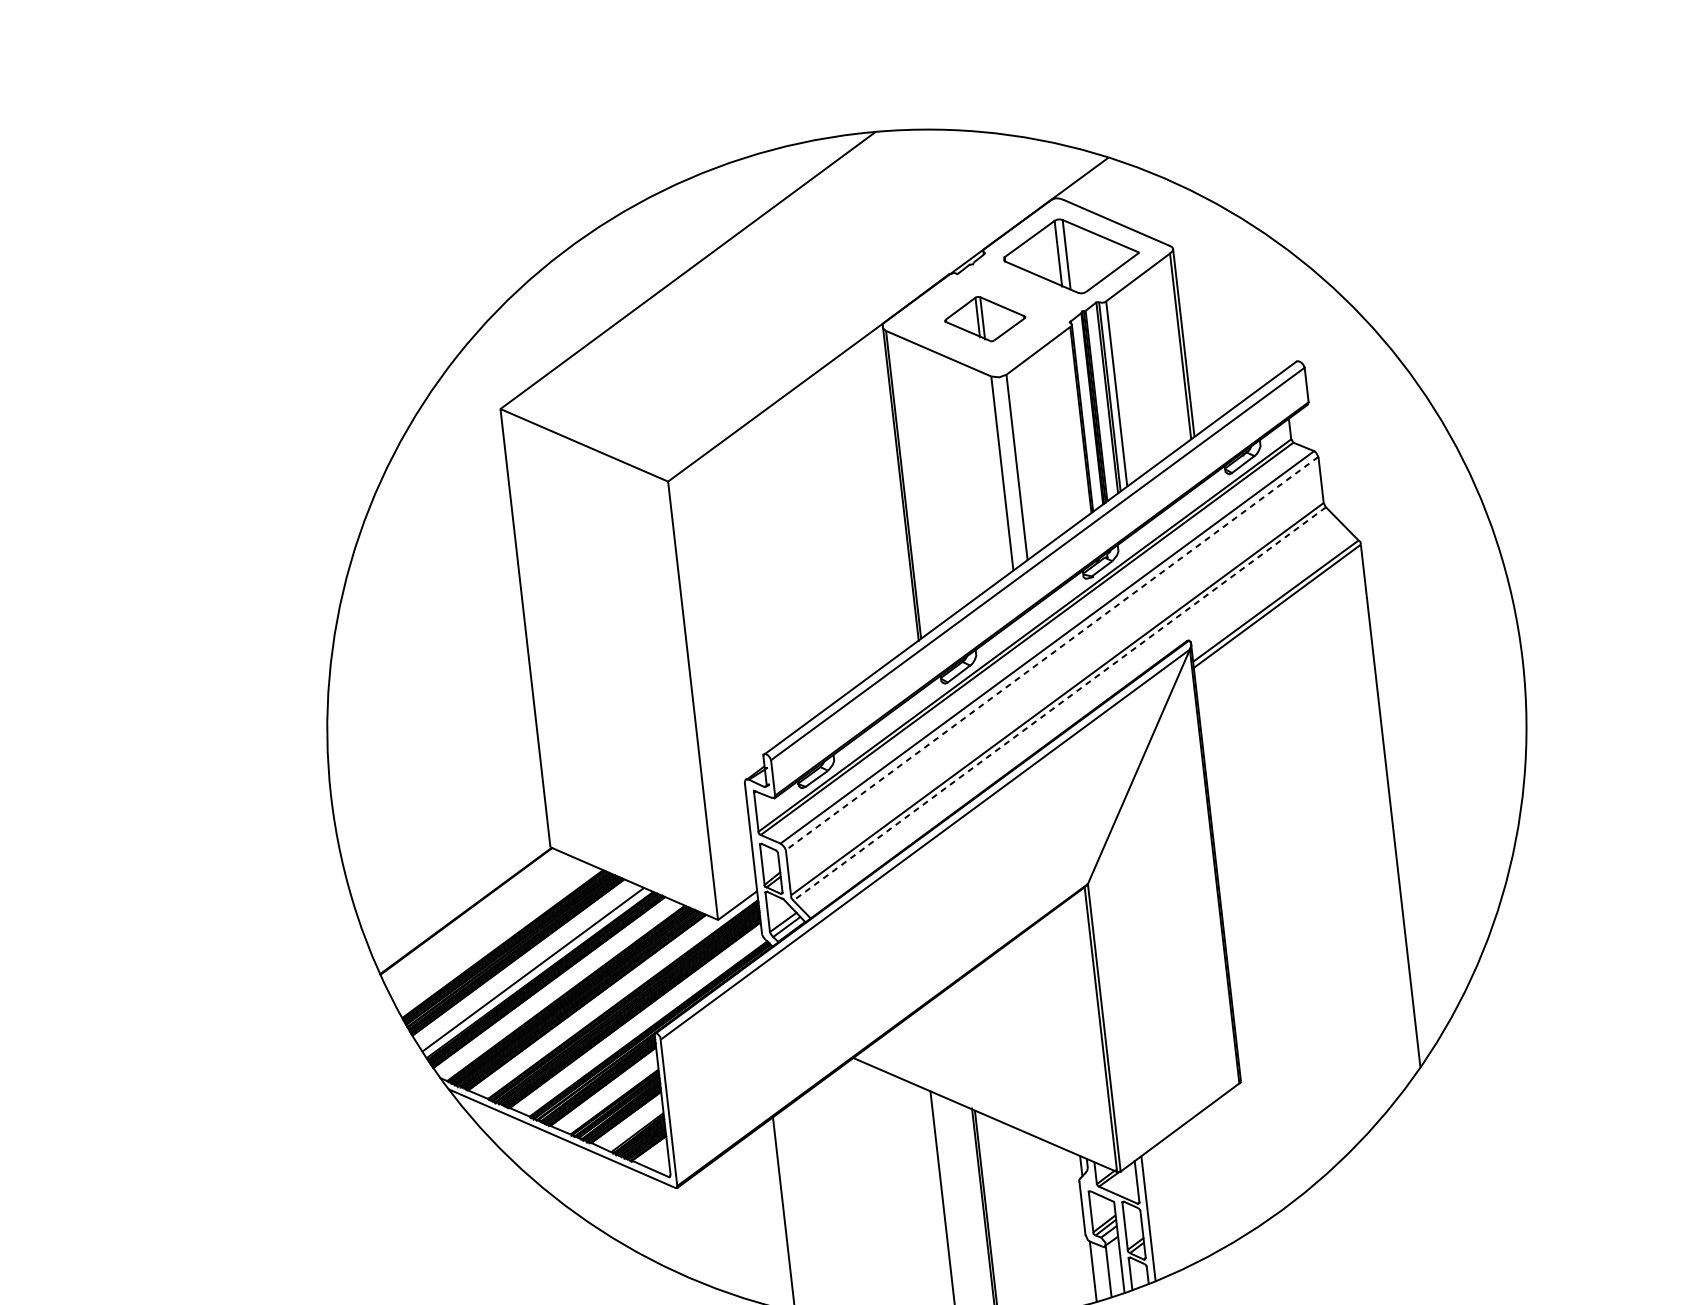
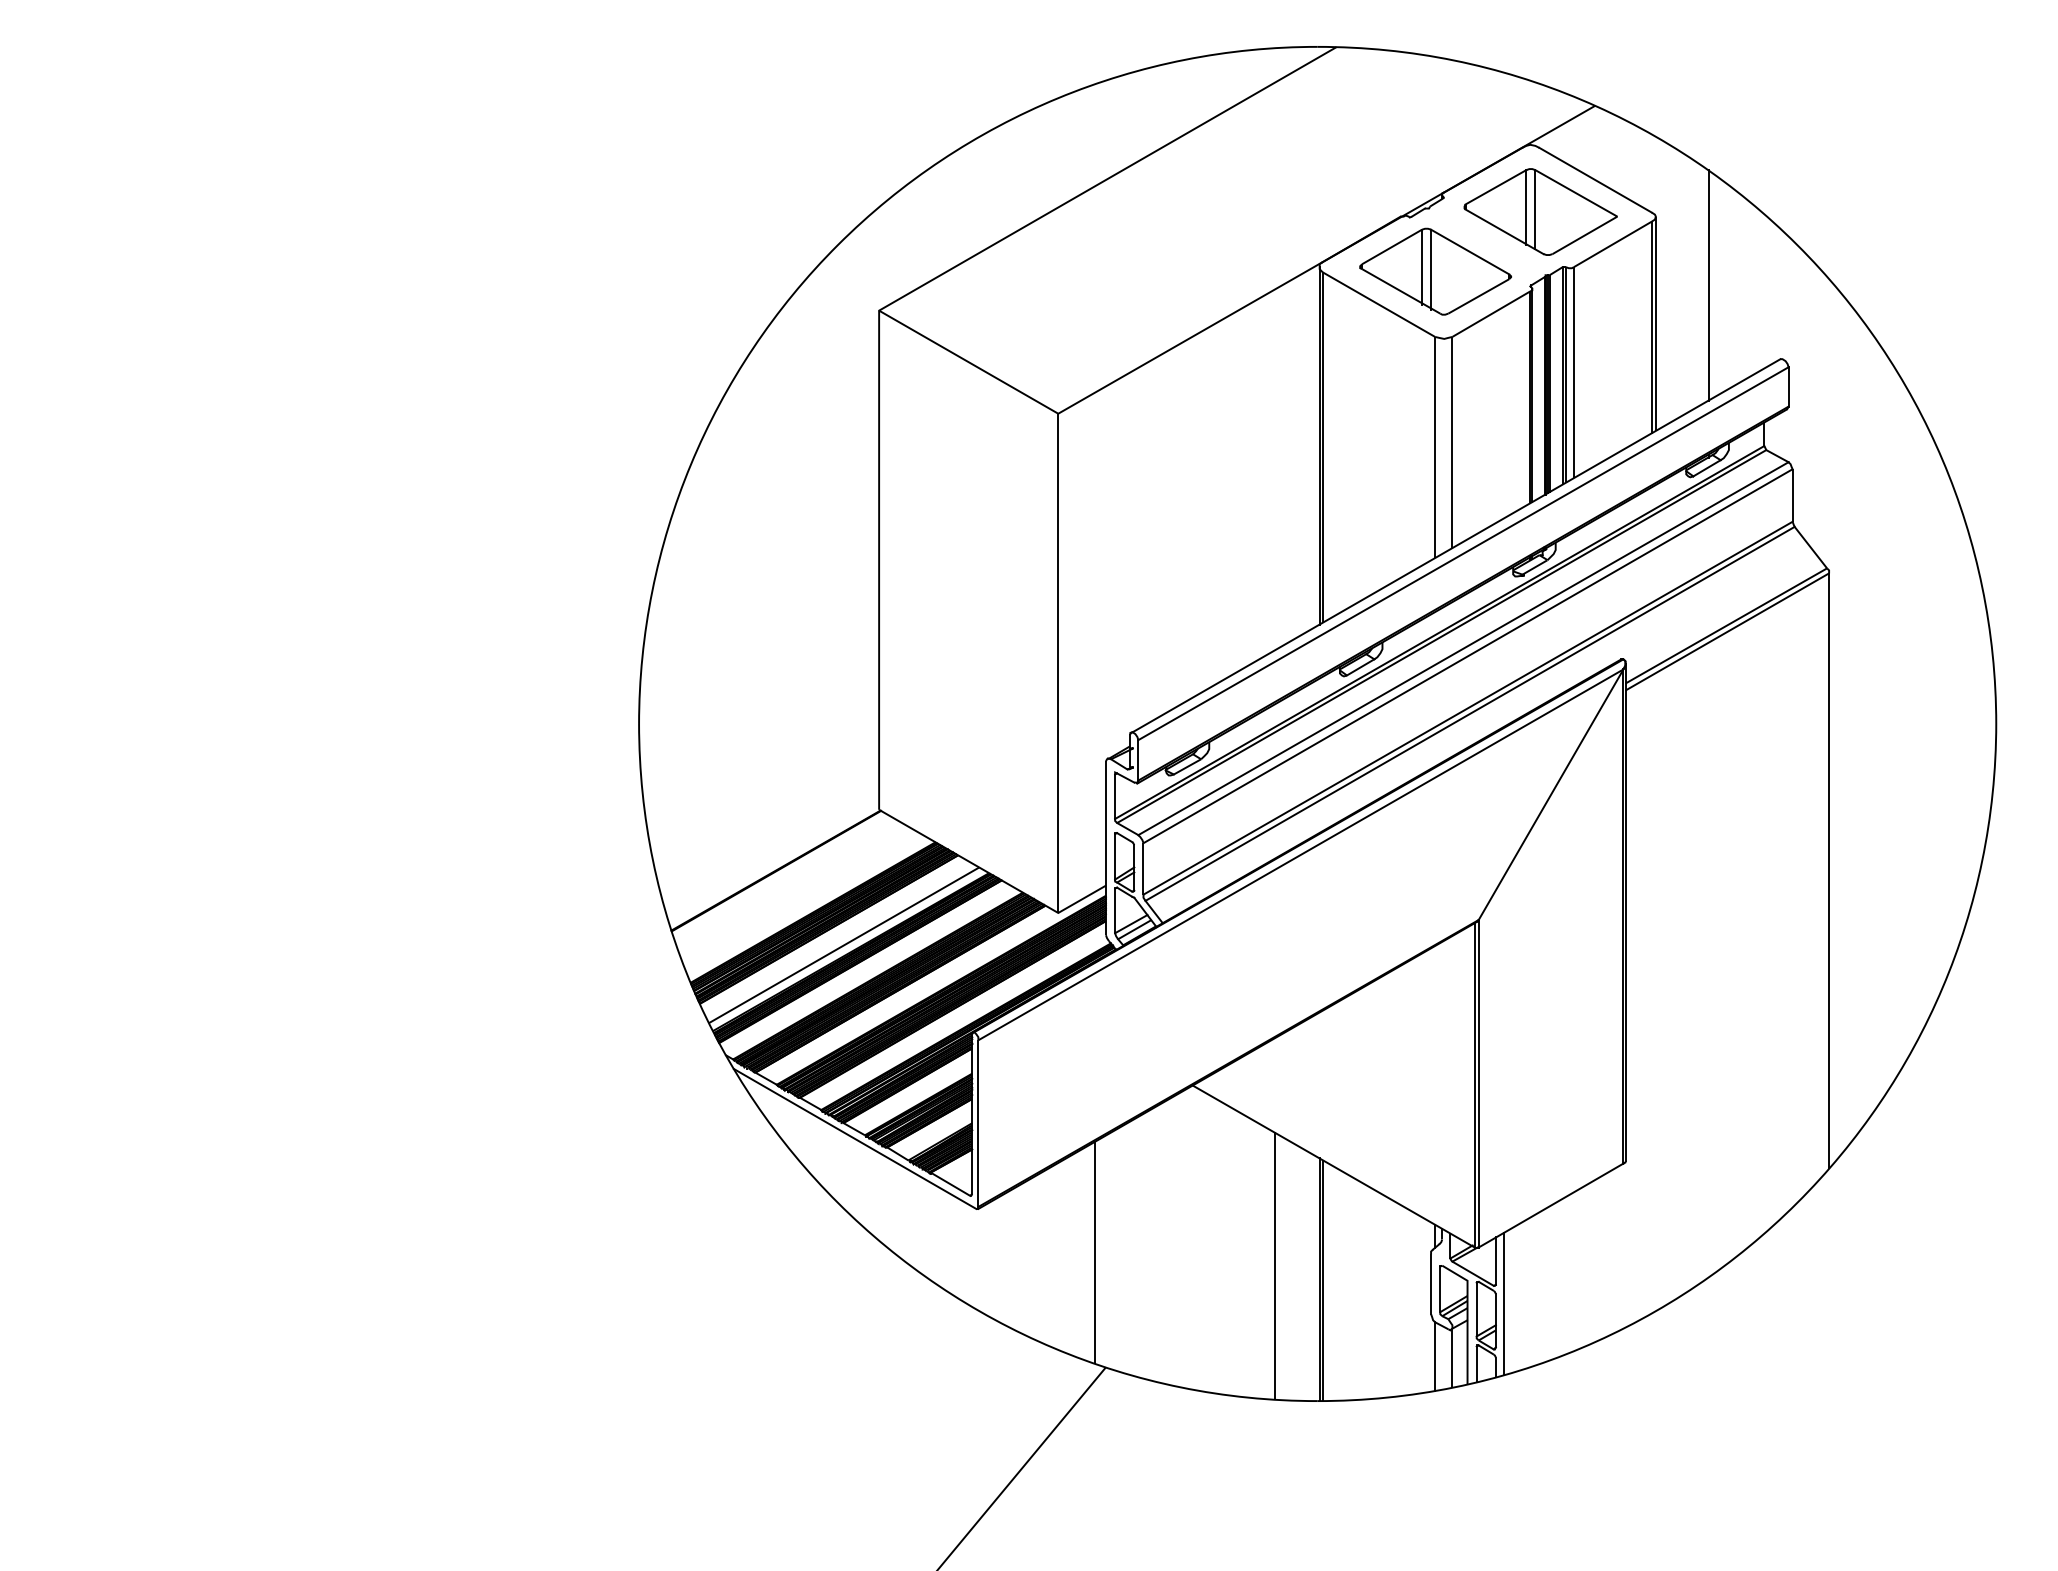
line: (1226, 303) -> (1708, 285), added
part: (985, 318) -> (1435, 271), size x1.67
line: (1052, 653) -> (1468, 656), dashed -> solid
line: (1060, 703) -> (1470, 713), dashed -> solid

